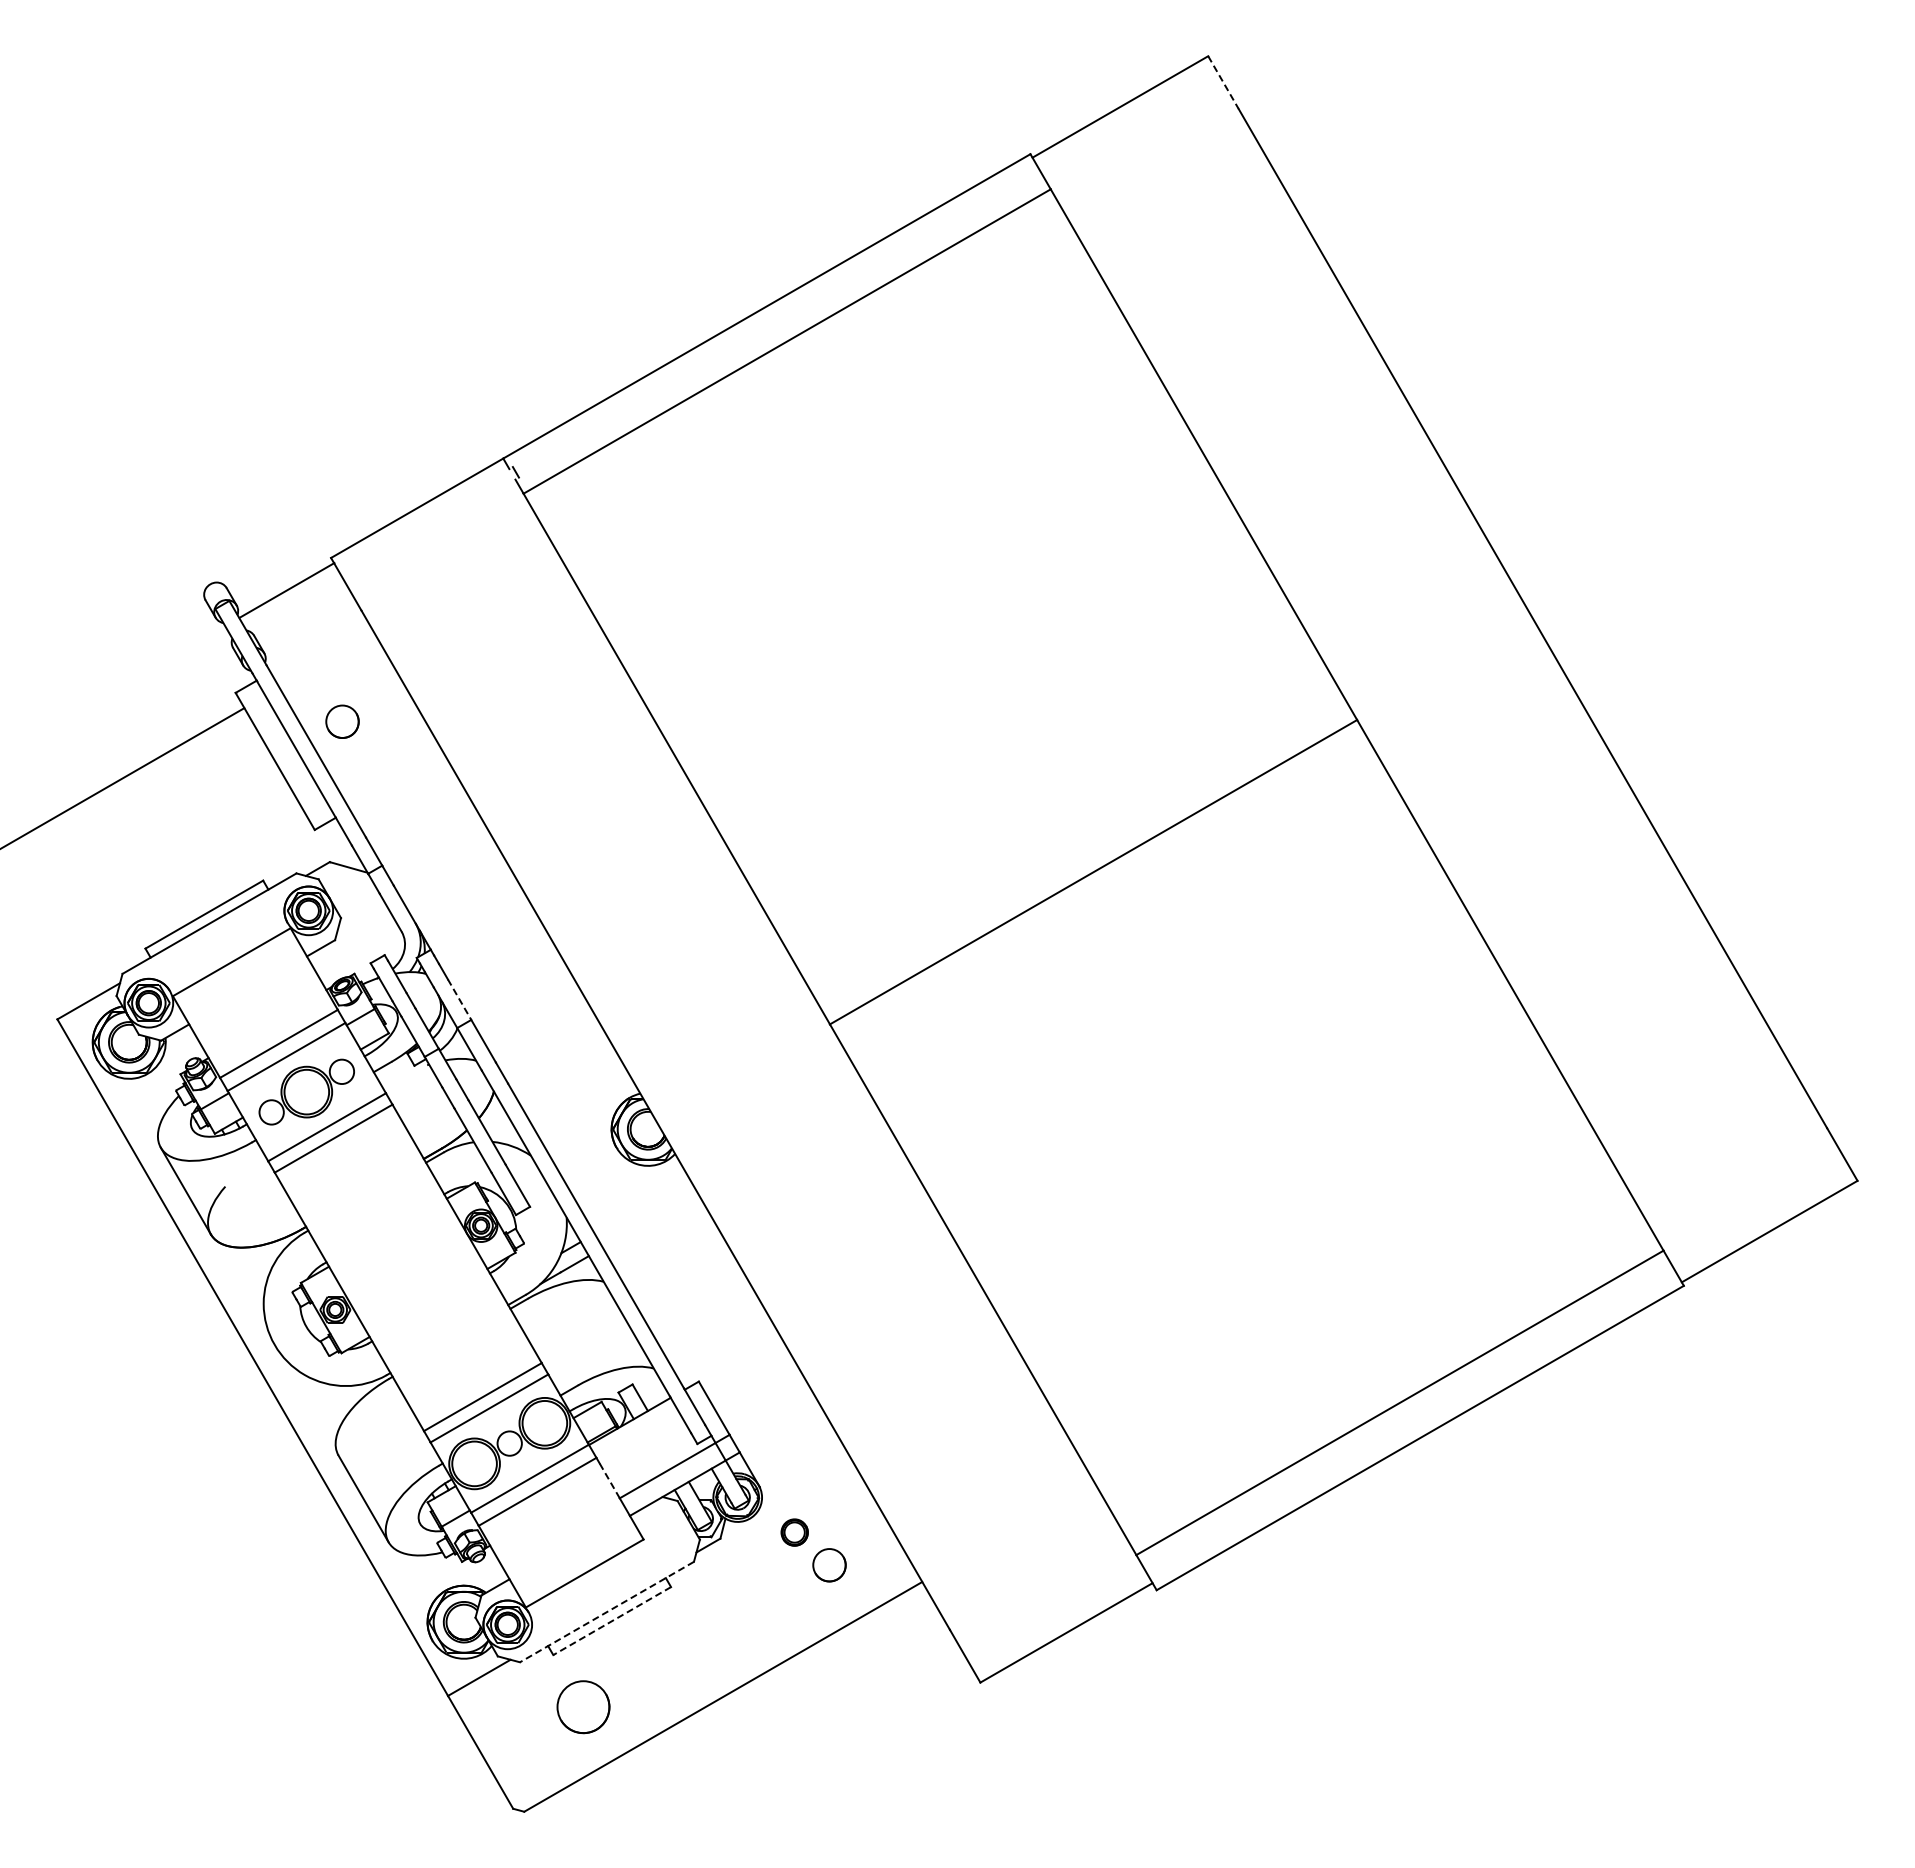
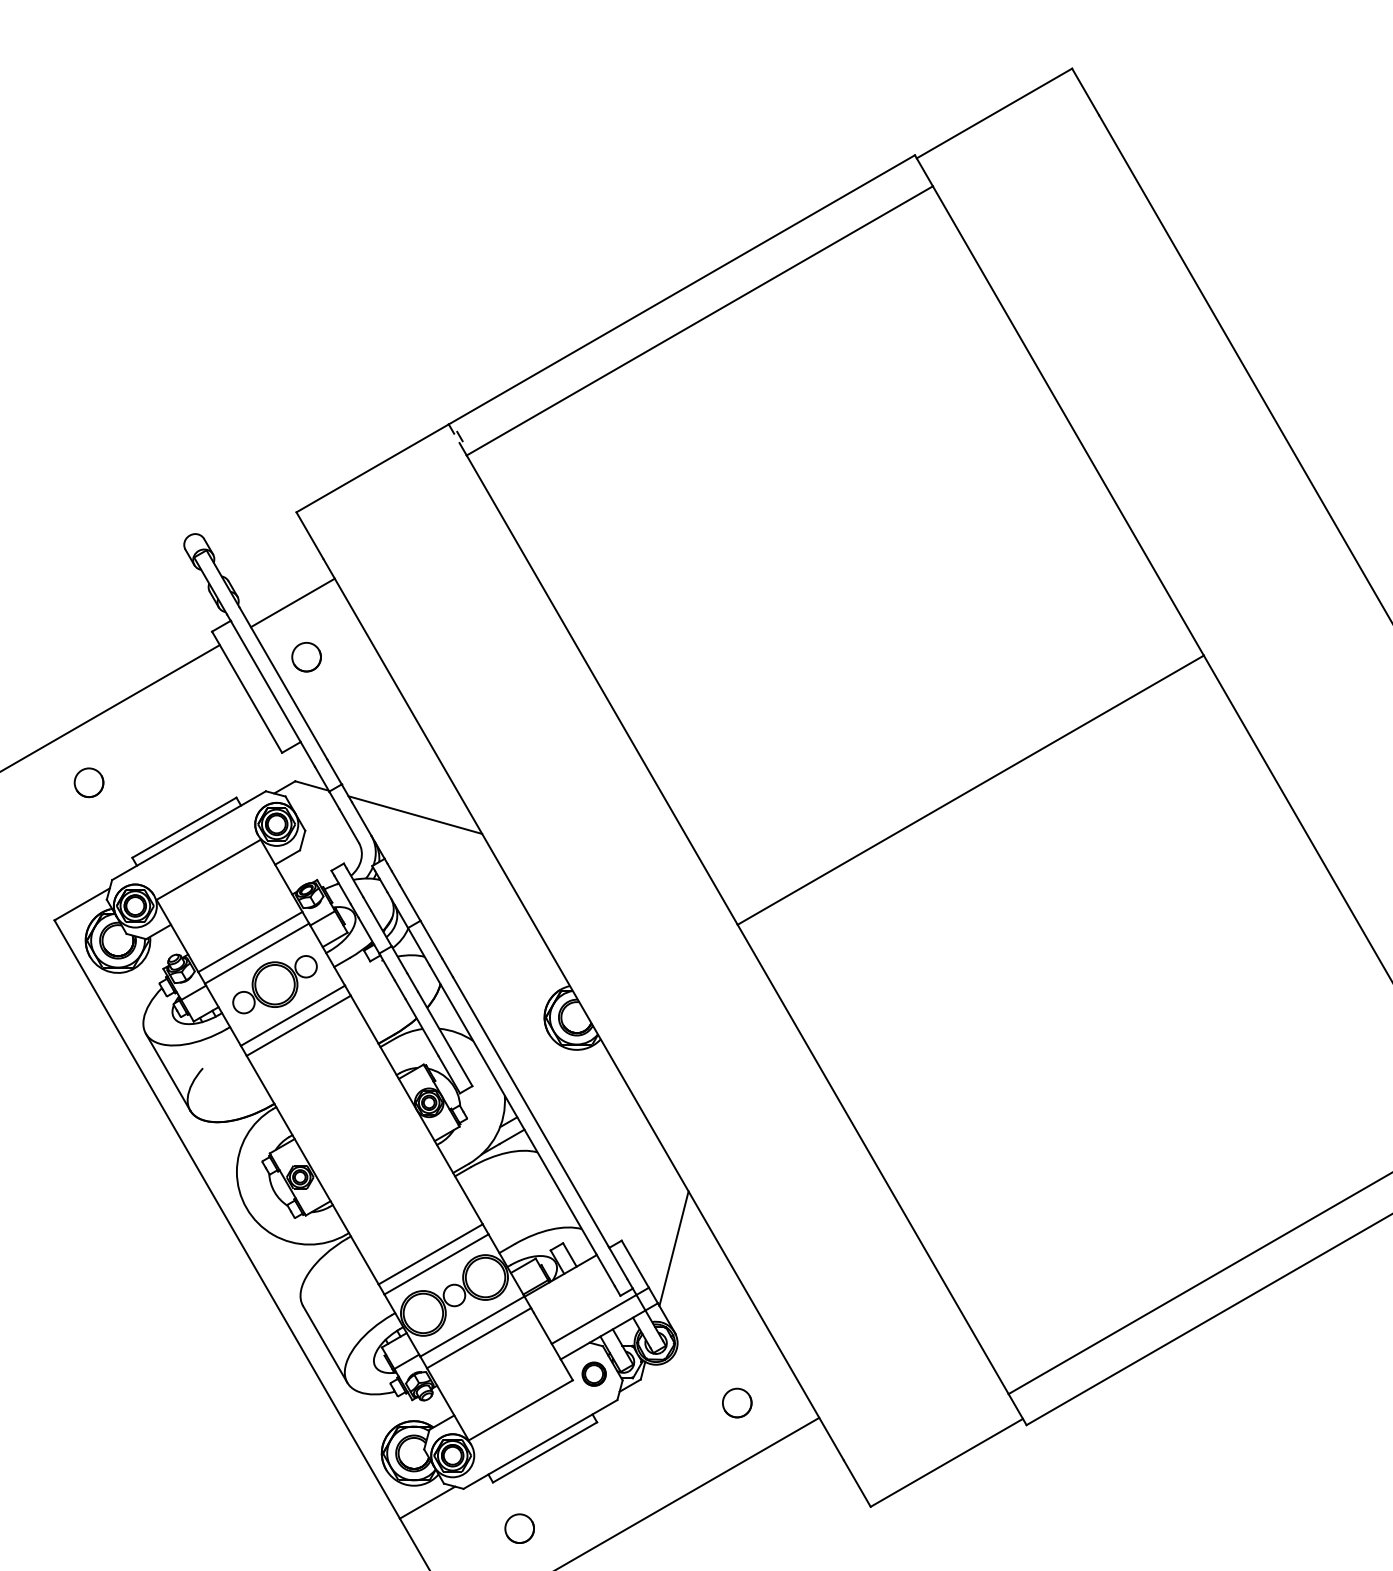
line: (1223, 83) -> (1085, 92), dashed -> solid
line: (286, 590) -> (292, 602), moved
circle: (96, 863) -> (89, 782), added
line: (465, 900) -> (415, 815), added
line: (459, 1000) -> (410, 903), dashed -> solid
line: (757, 1390) -> (673, 1248), added
line: (609, 1480) -> (542, 1328), dashed -> solid
part: (794, 1532) -> (593, 1374), moved
line: (606, 1612) -> (540, 1444), dashed -> solid
line: (612, 1621) -> (545, 1452), dashed -> solid
circle: (583, 1707) -> (519, 1528), size x0.62

